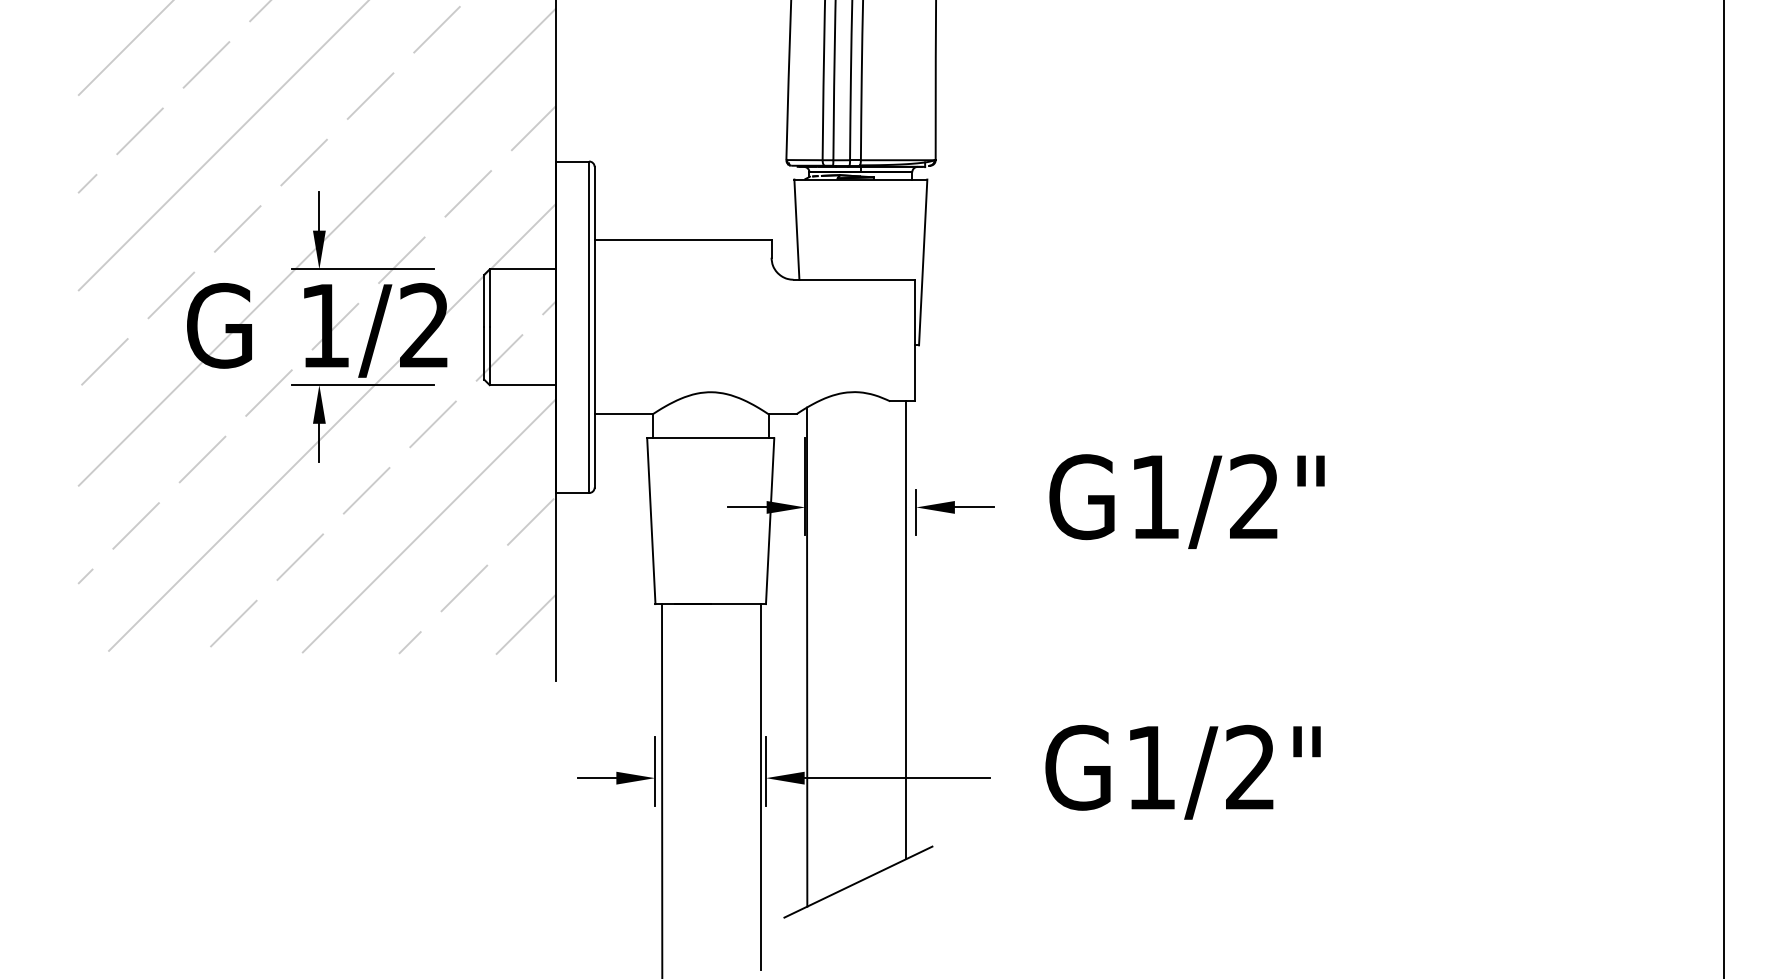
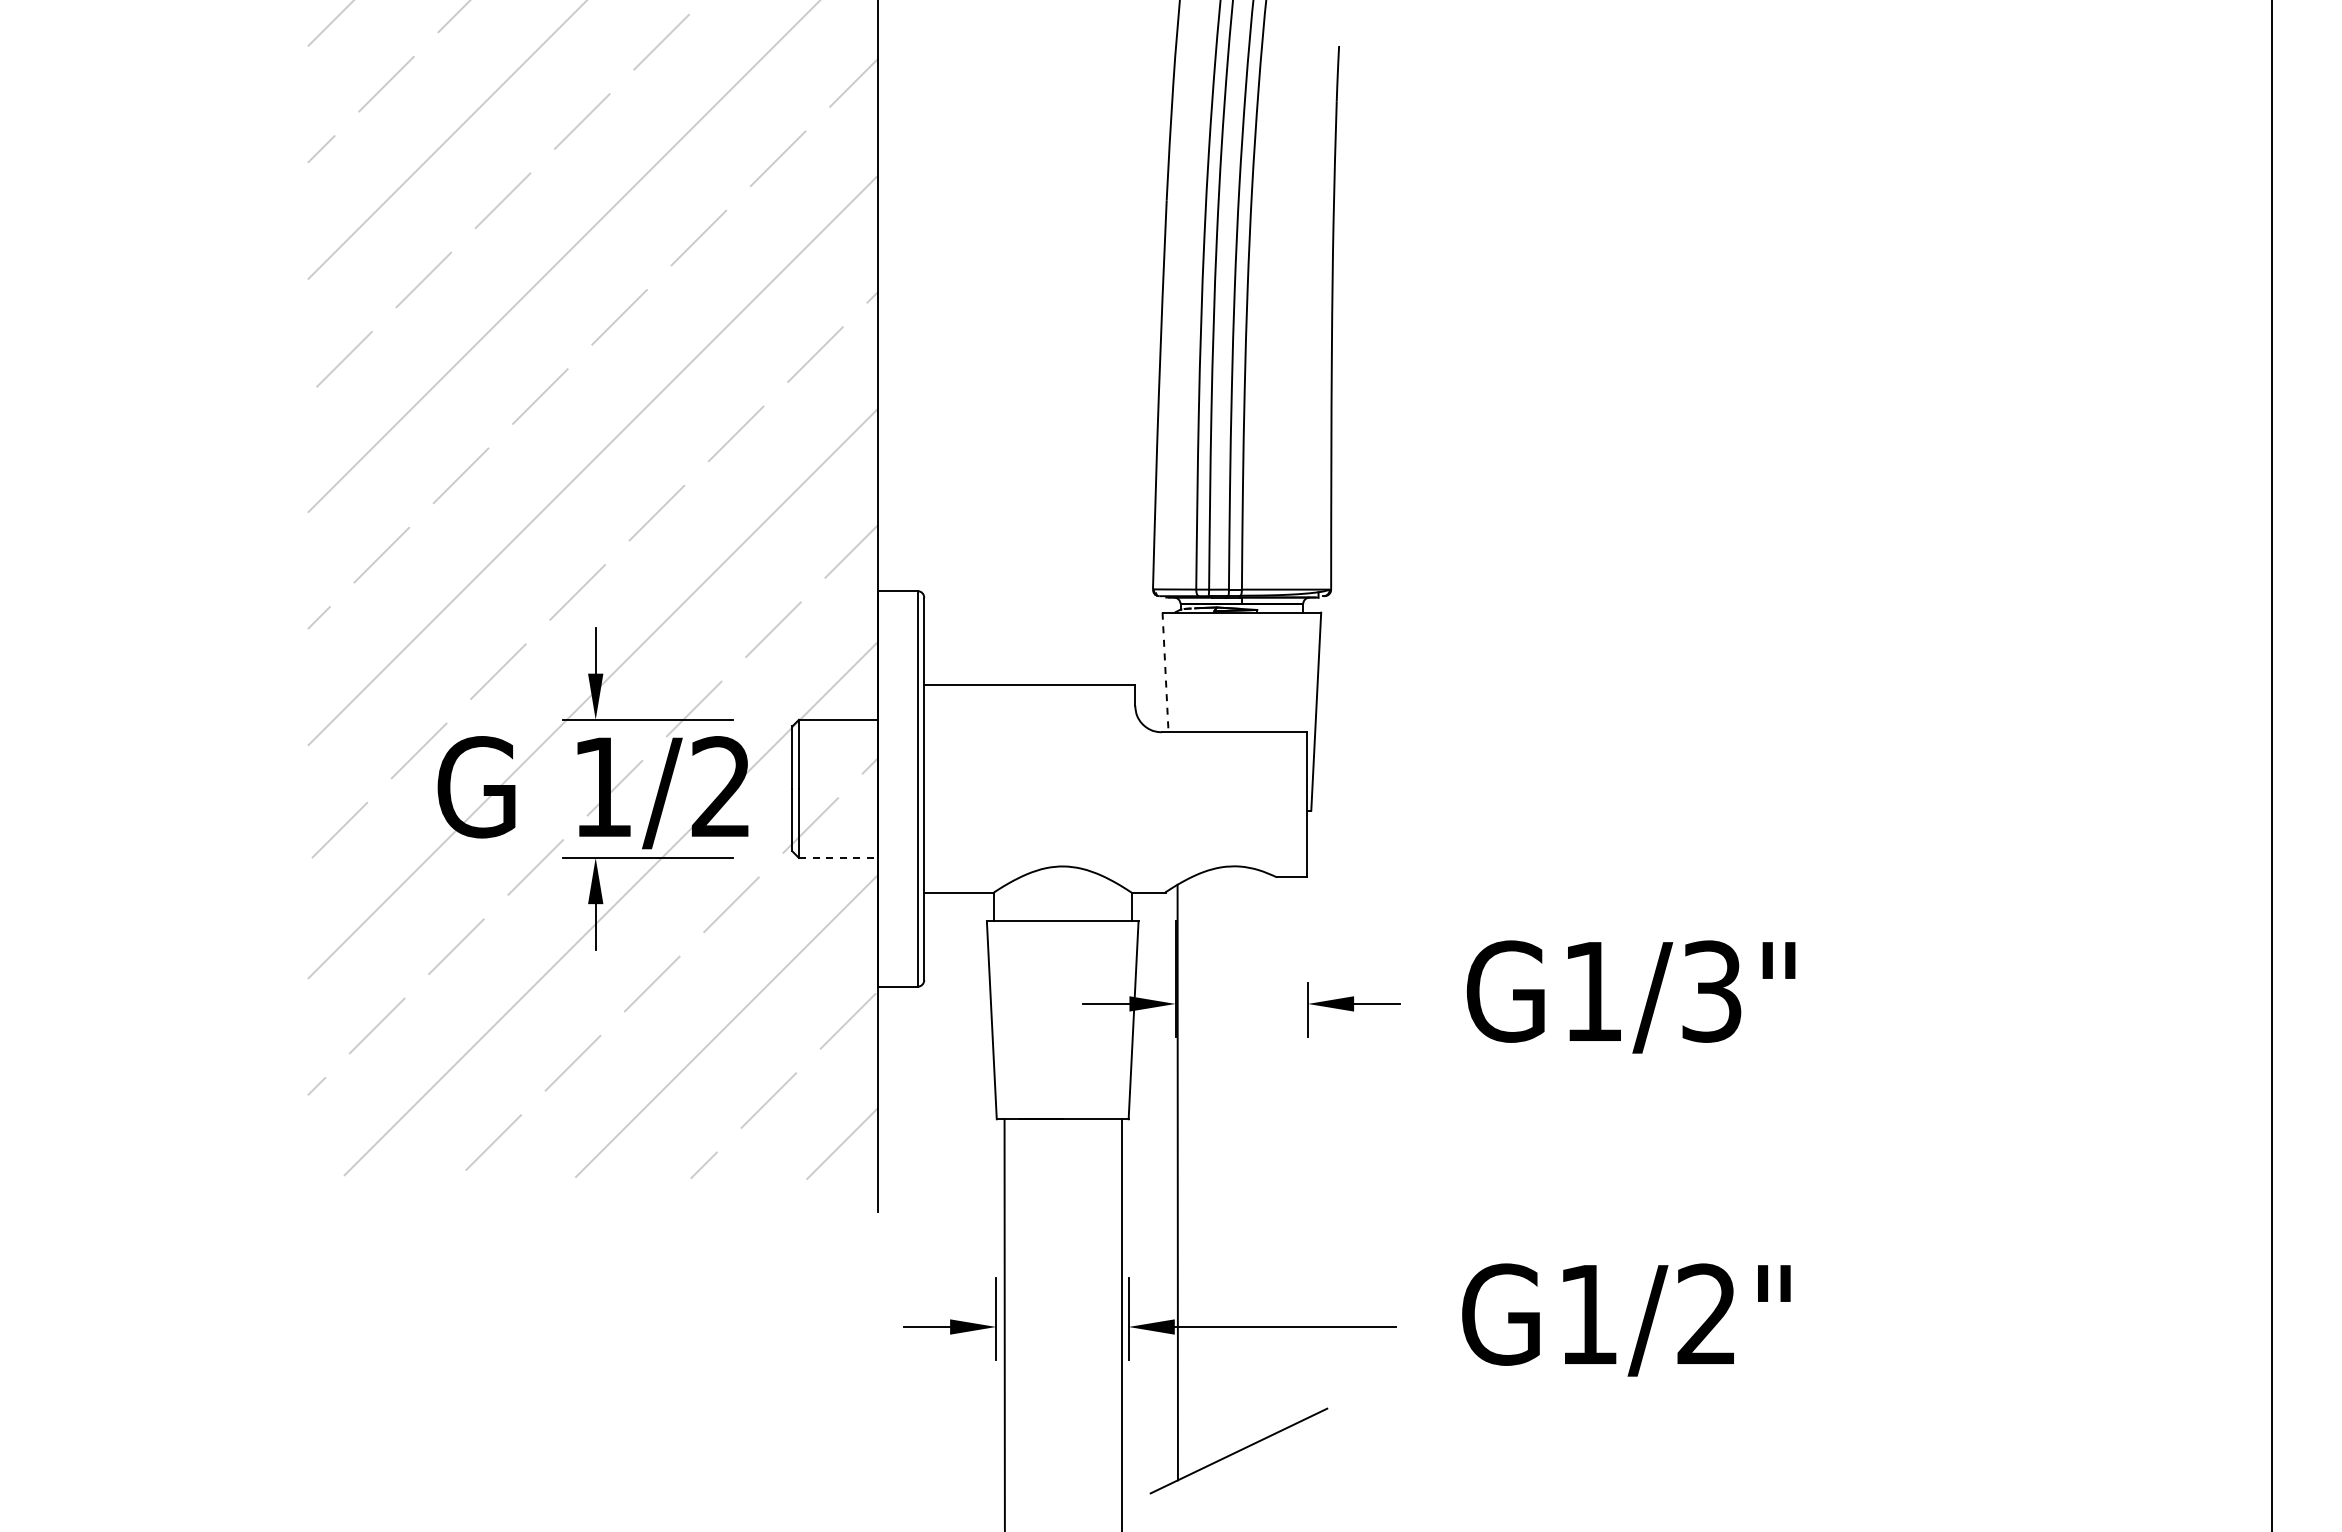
line: (796, 229) -> (1165, 672), solid -> dashed
line: (522, 384) -> (838, 857), solid -> dashed
text: (1254, 497) -> (1711, 991), G1/2" -> G1/3"
line: (905, 630) -> (1295, 1150), removed

